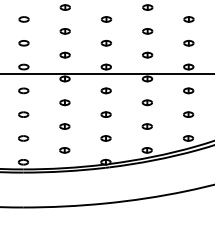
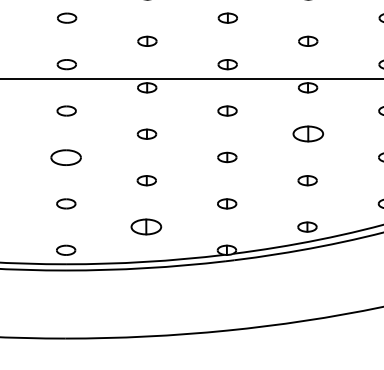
part: (146, 102) -> (306, 133), size x1.6
part: (23, 114) -> (66, 157), size x1.6
part: (64, 150) -> (146, 227), size x1.6

